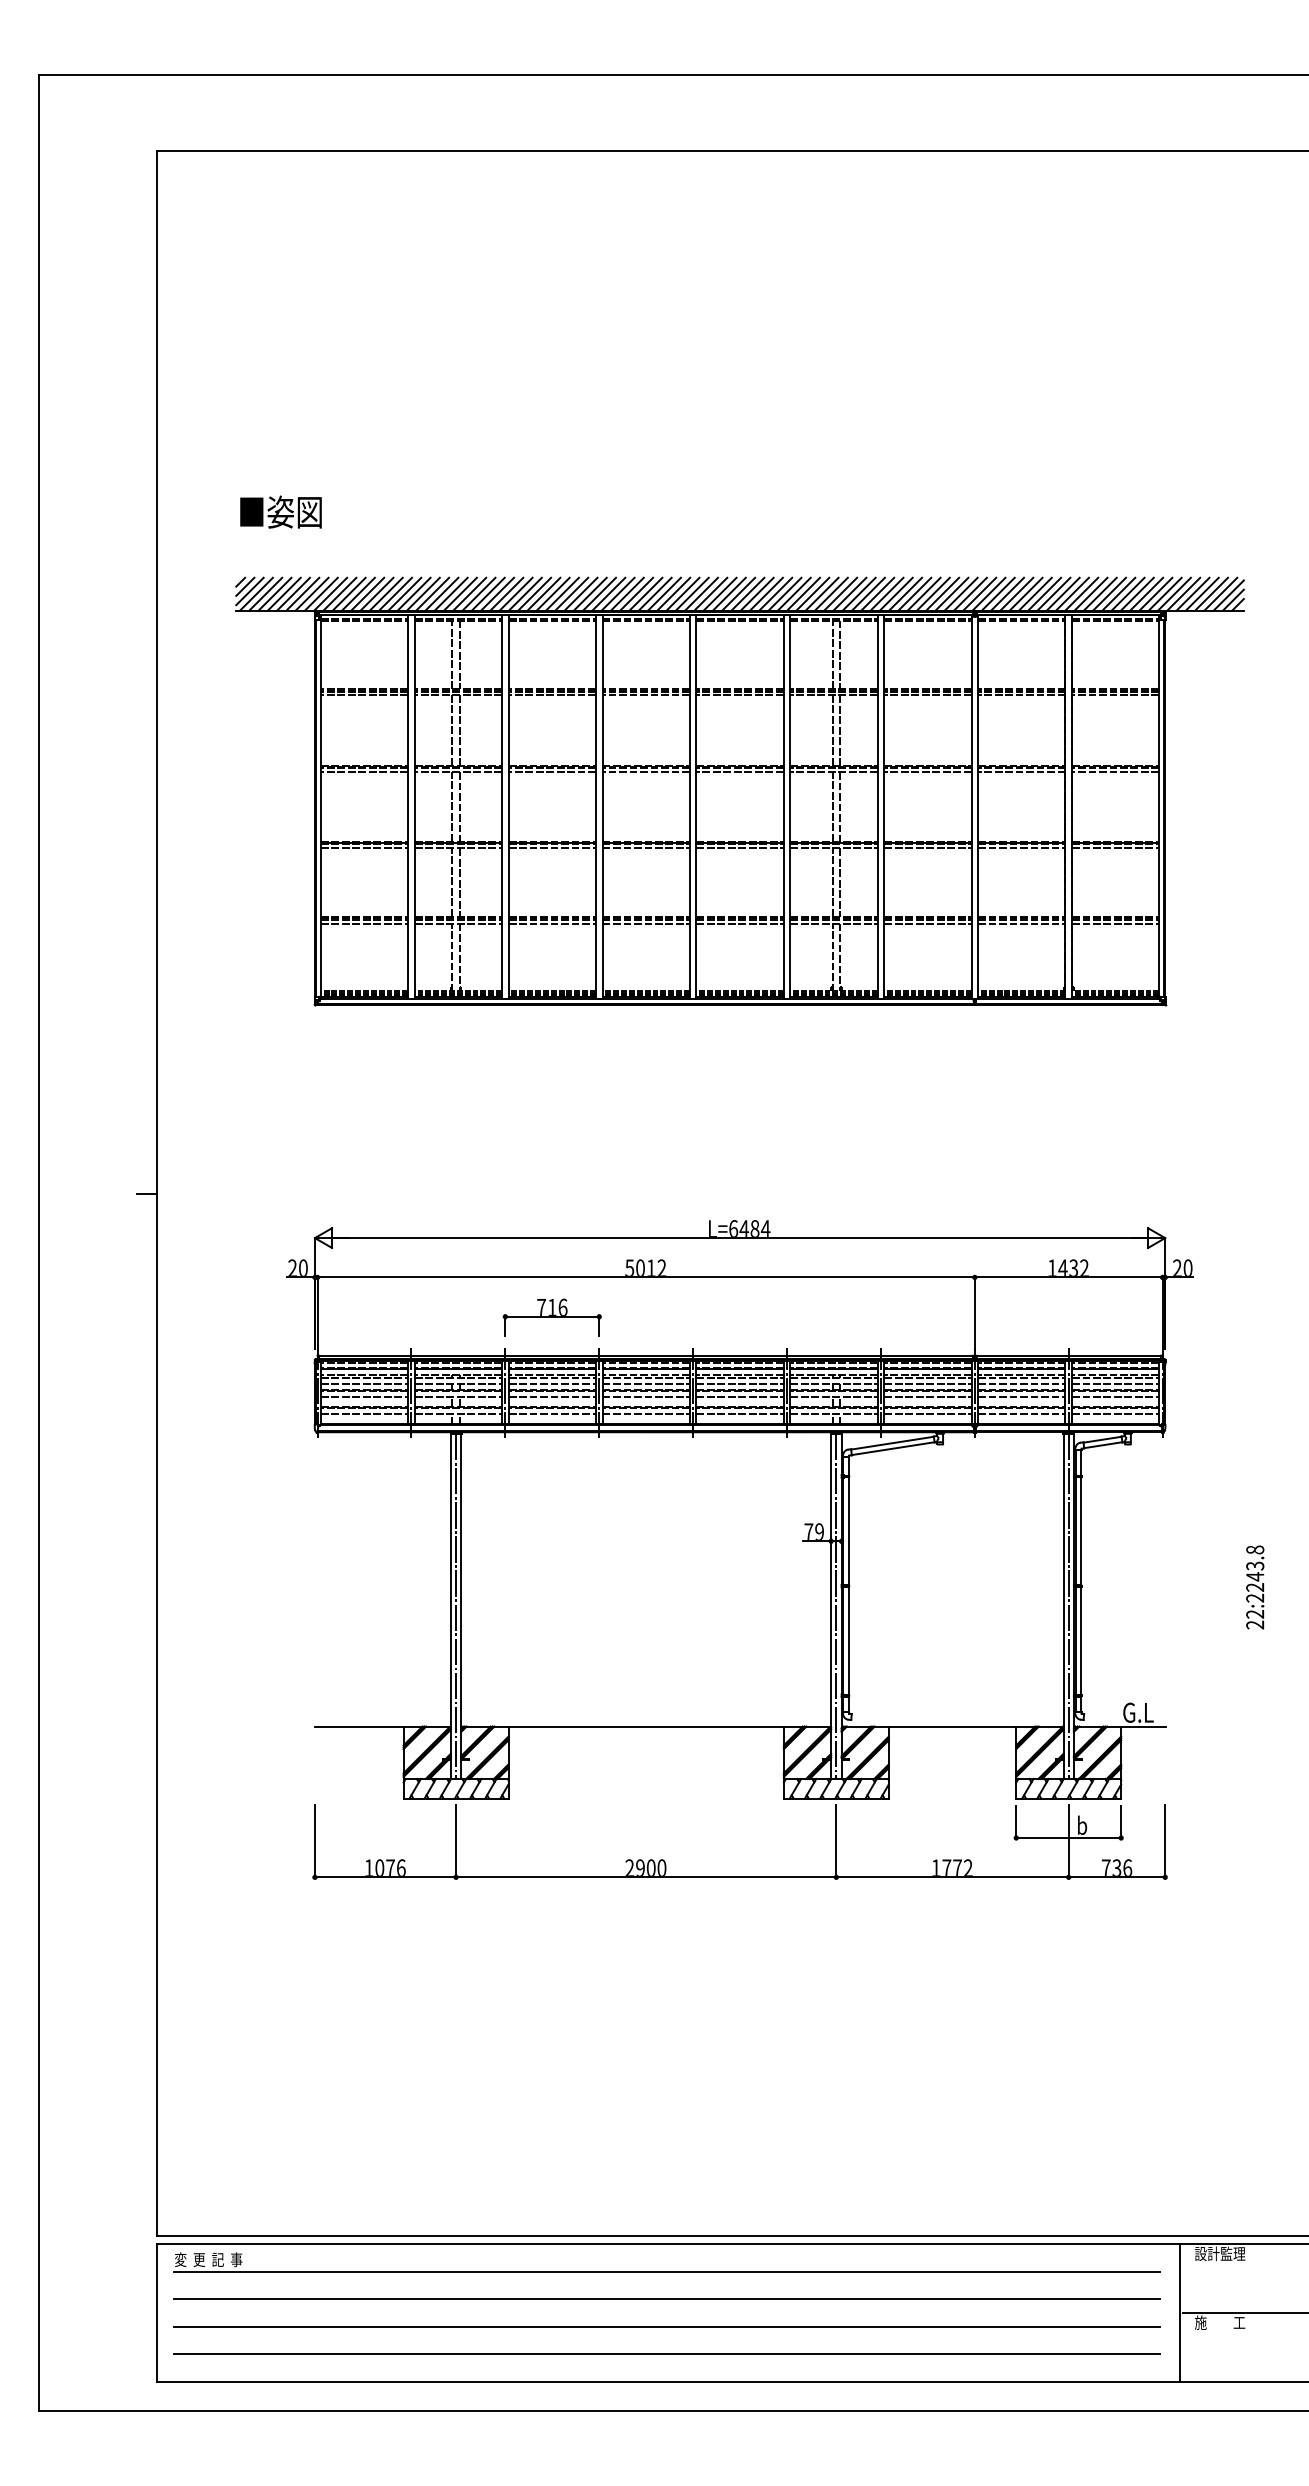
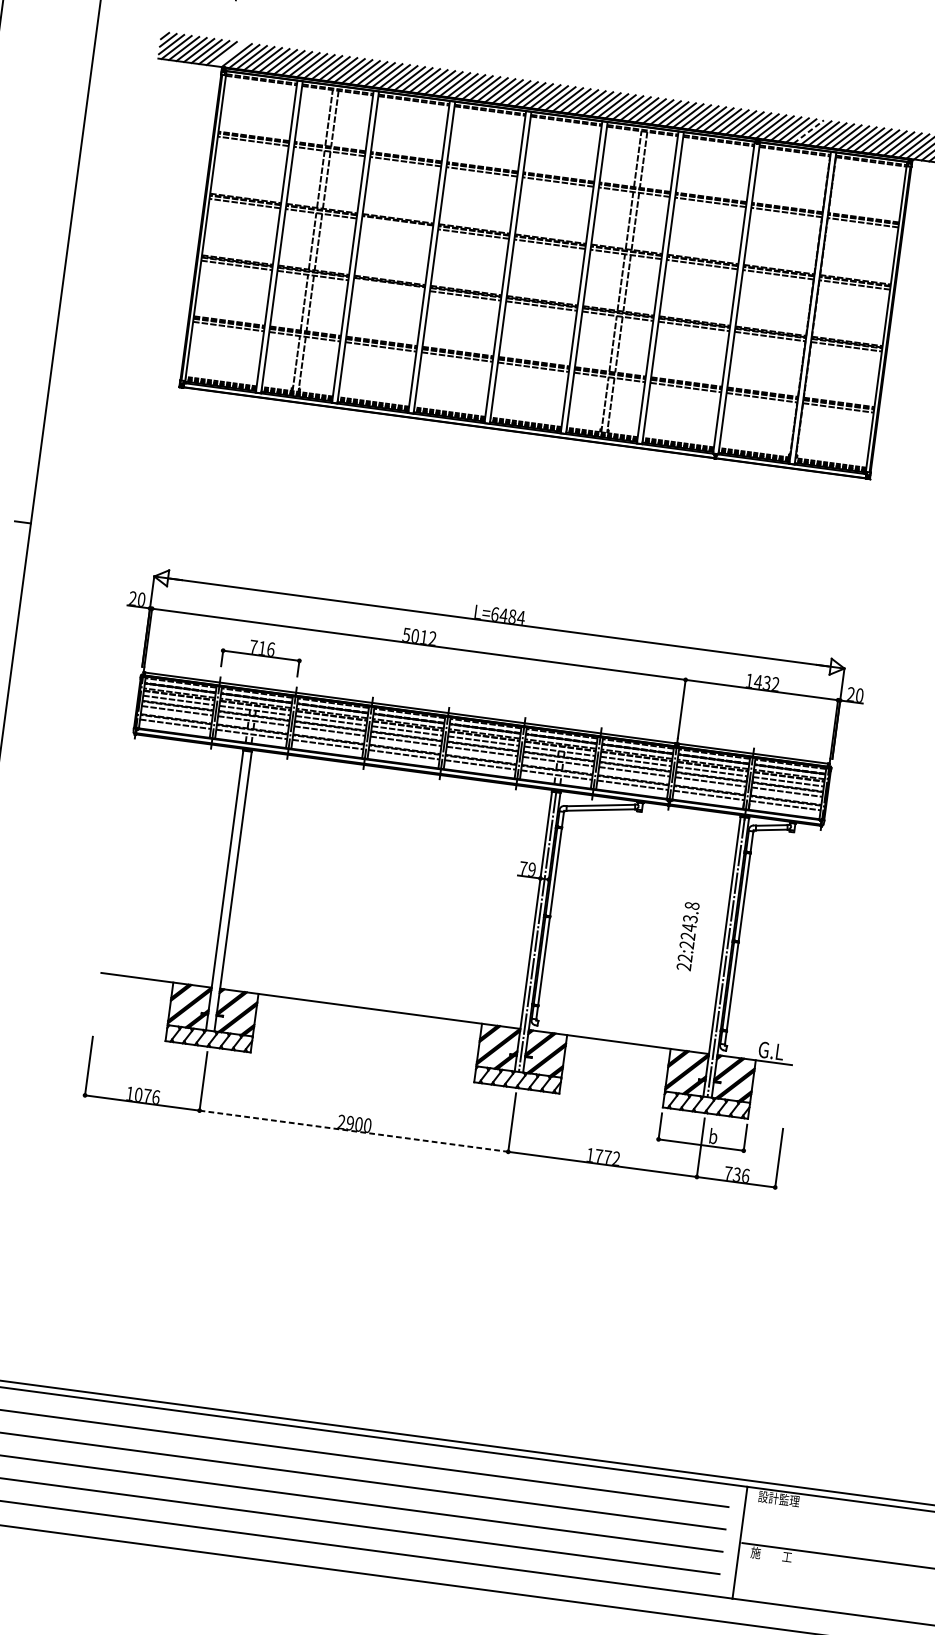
line: (321, 593) -> (229, 53), removed
line: (1035, 593) -> (808, 131), solid -> dashed
line: (551, 772) -> (396, 224), removed
line: (551, 848) -> (388, 285), removed
part: (551, 1317) -> (260, 656), moved
text: (1255, 1587) -> (688, 936), moved
line: (456, 1606) -> (229, 890), removed
line: (646, 1877) -> (354, 1131), solid -> dashed

